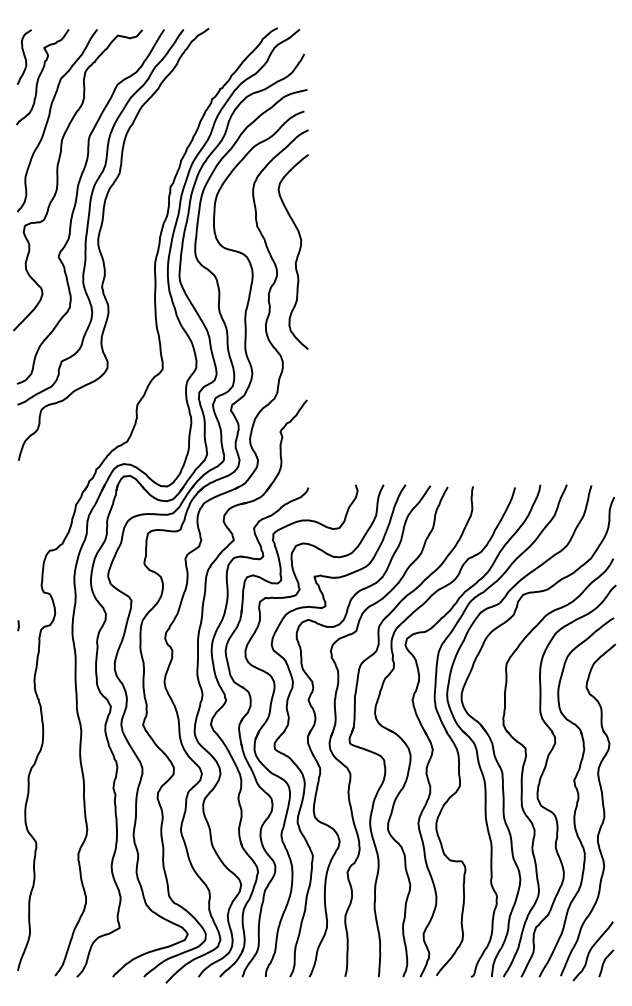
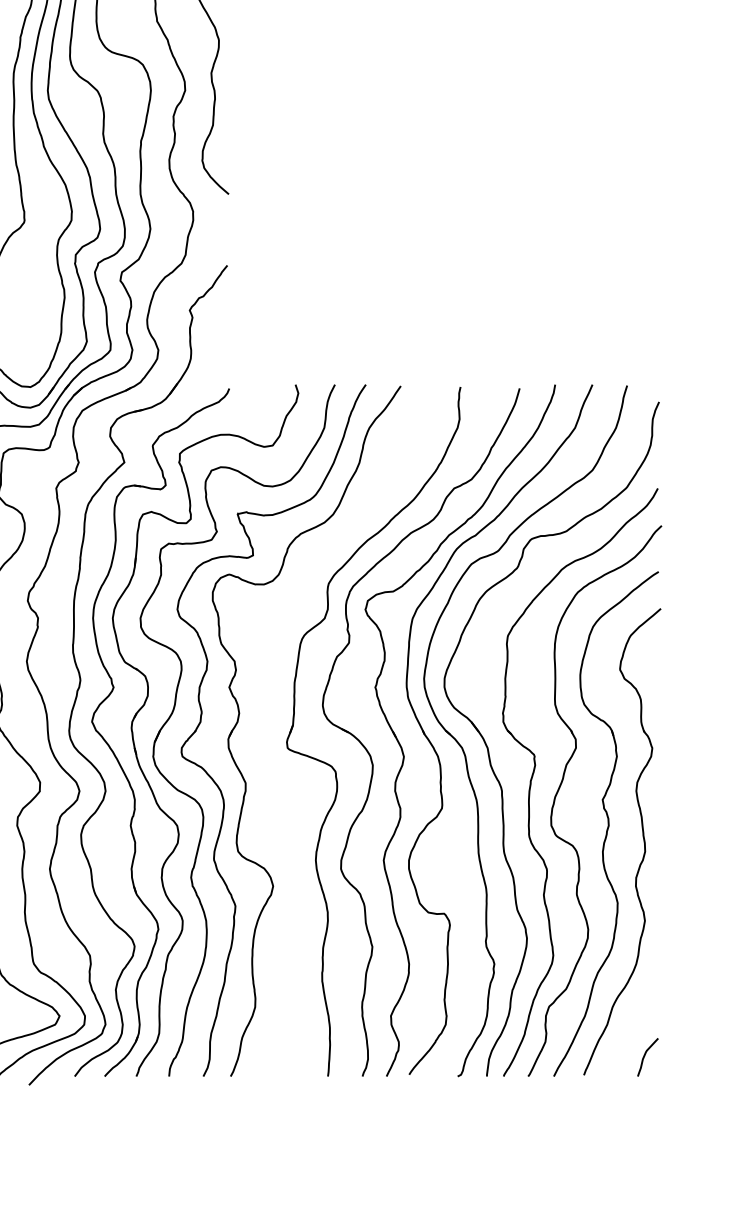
part: (336, 724) -> (268, 721), removed
curve: (591, 950) -> (627, 1039), removed

